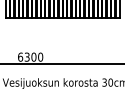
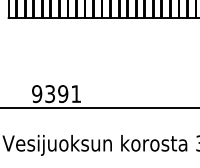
text: (30, 56) -> (56, 92), 6300 -> 9391

